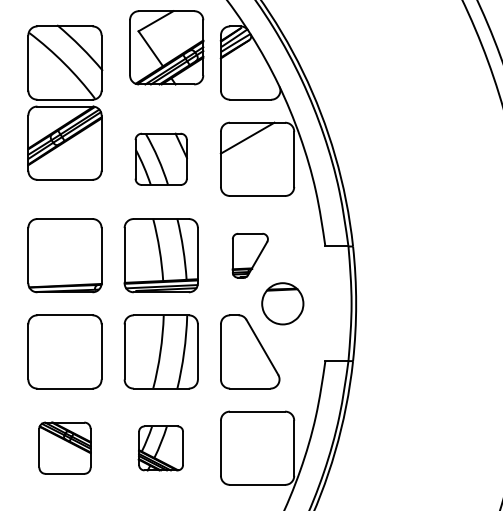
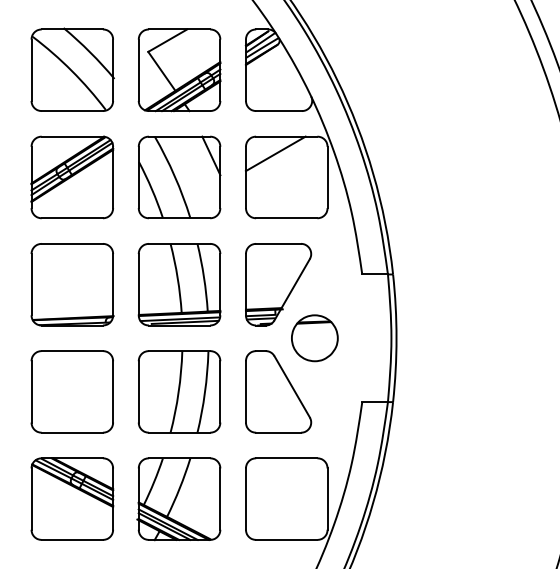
part: (166, 48) -> (179, 70), moved
part: (65, 143) -> (72, 177), moved
part: (161, 159) -> (179, 177), size x1.43
part: (250, 255) -> (278, 284), size x1.67
part: (65, 447) -> (72, 498), size x1.43
part: (160, 448) -> (178, 499), size x1.67

